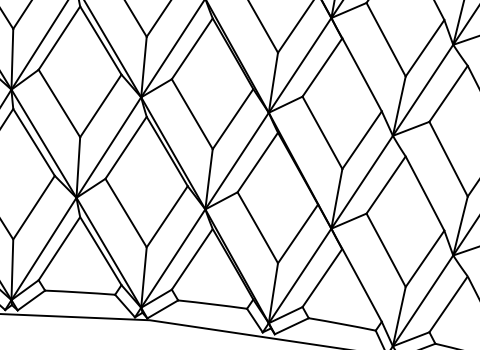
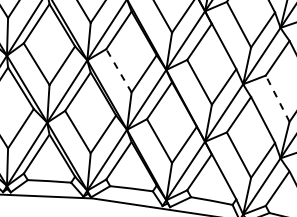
line: (191, 113) -> (118, 70), solid -> dashed
line: (448, 158) -> (277, 98), solid -> dashed

